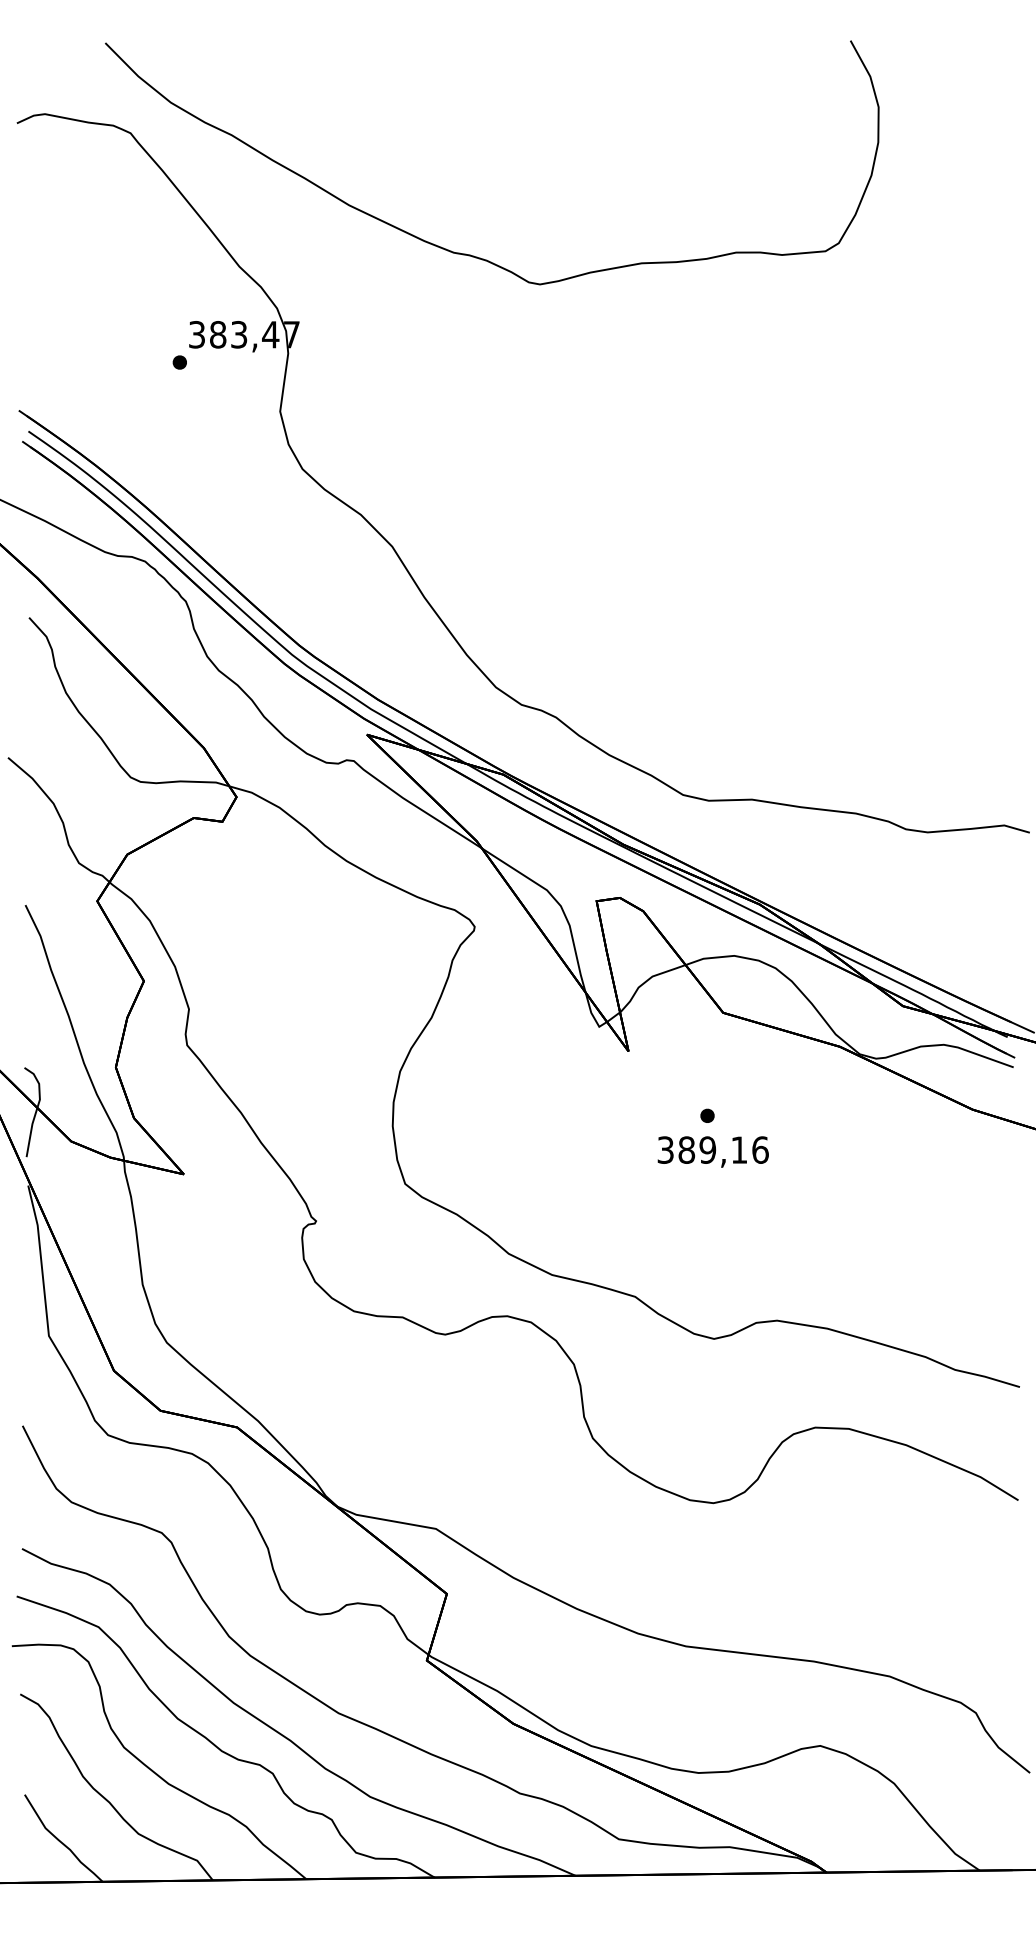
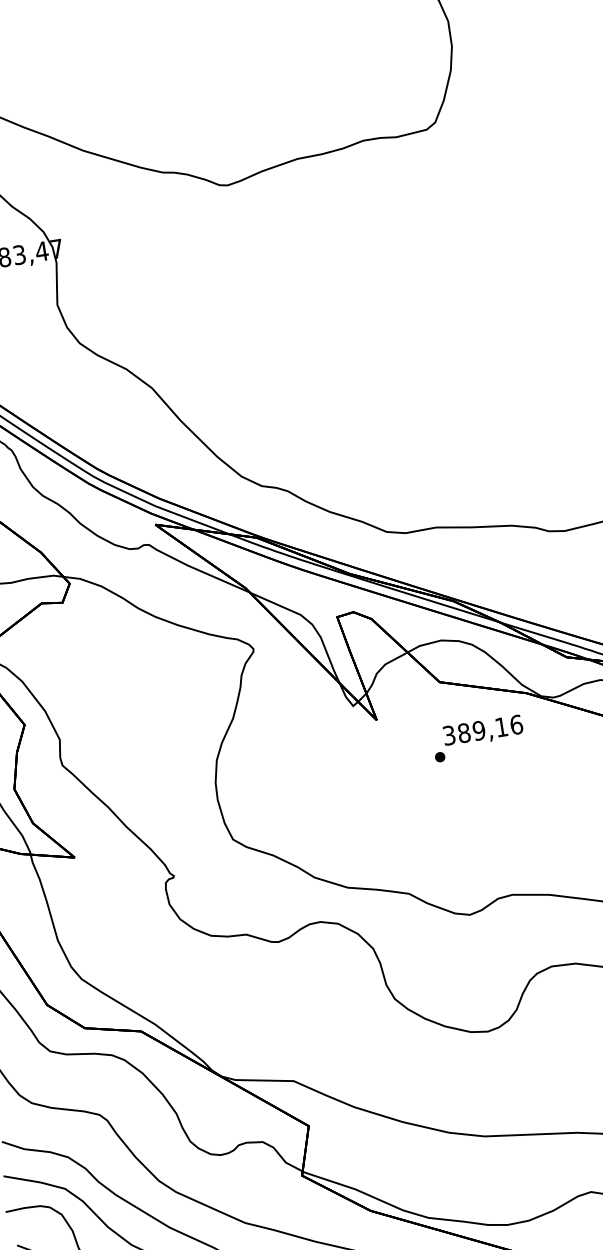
text: (712, 1151) -> (482, 731), moved

